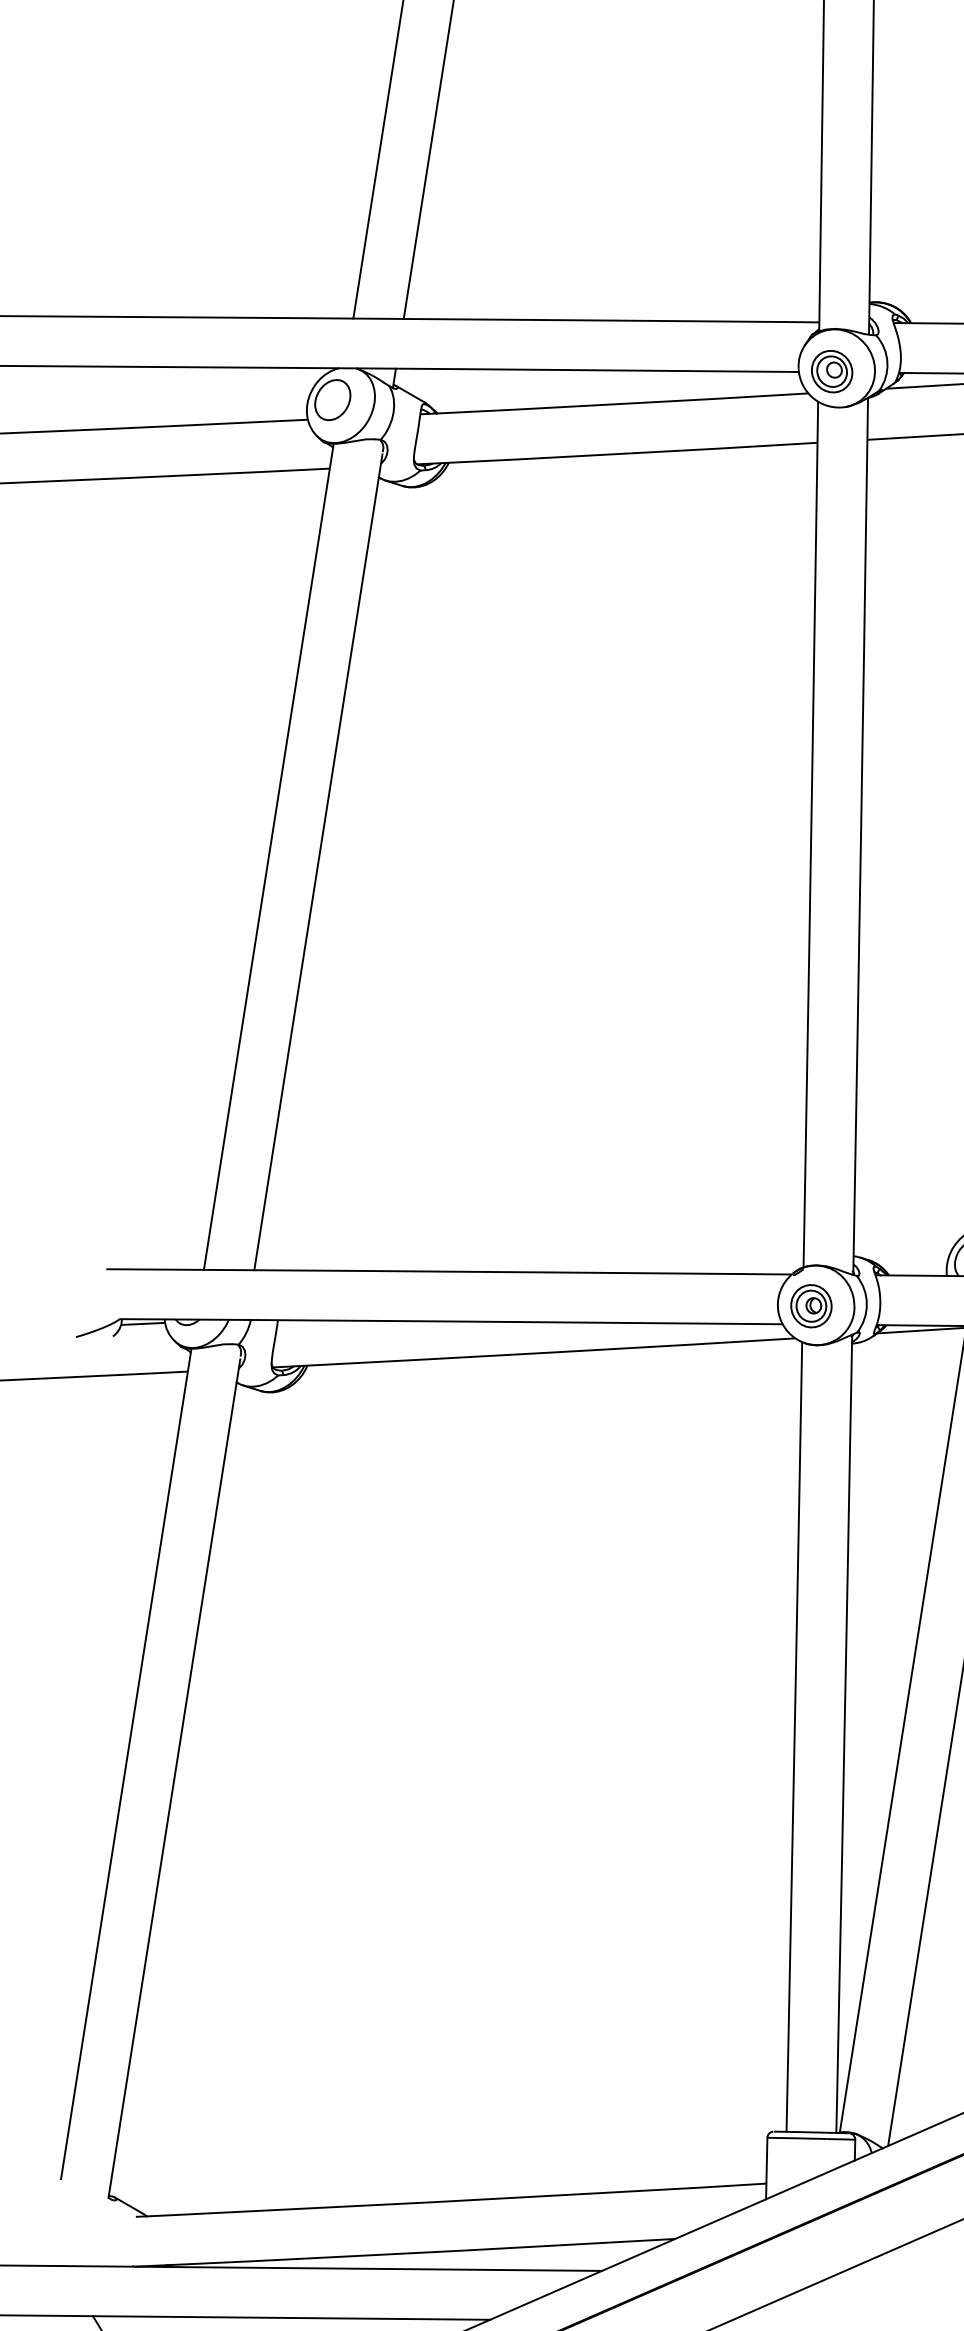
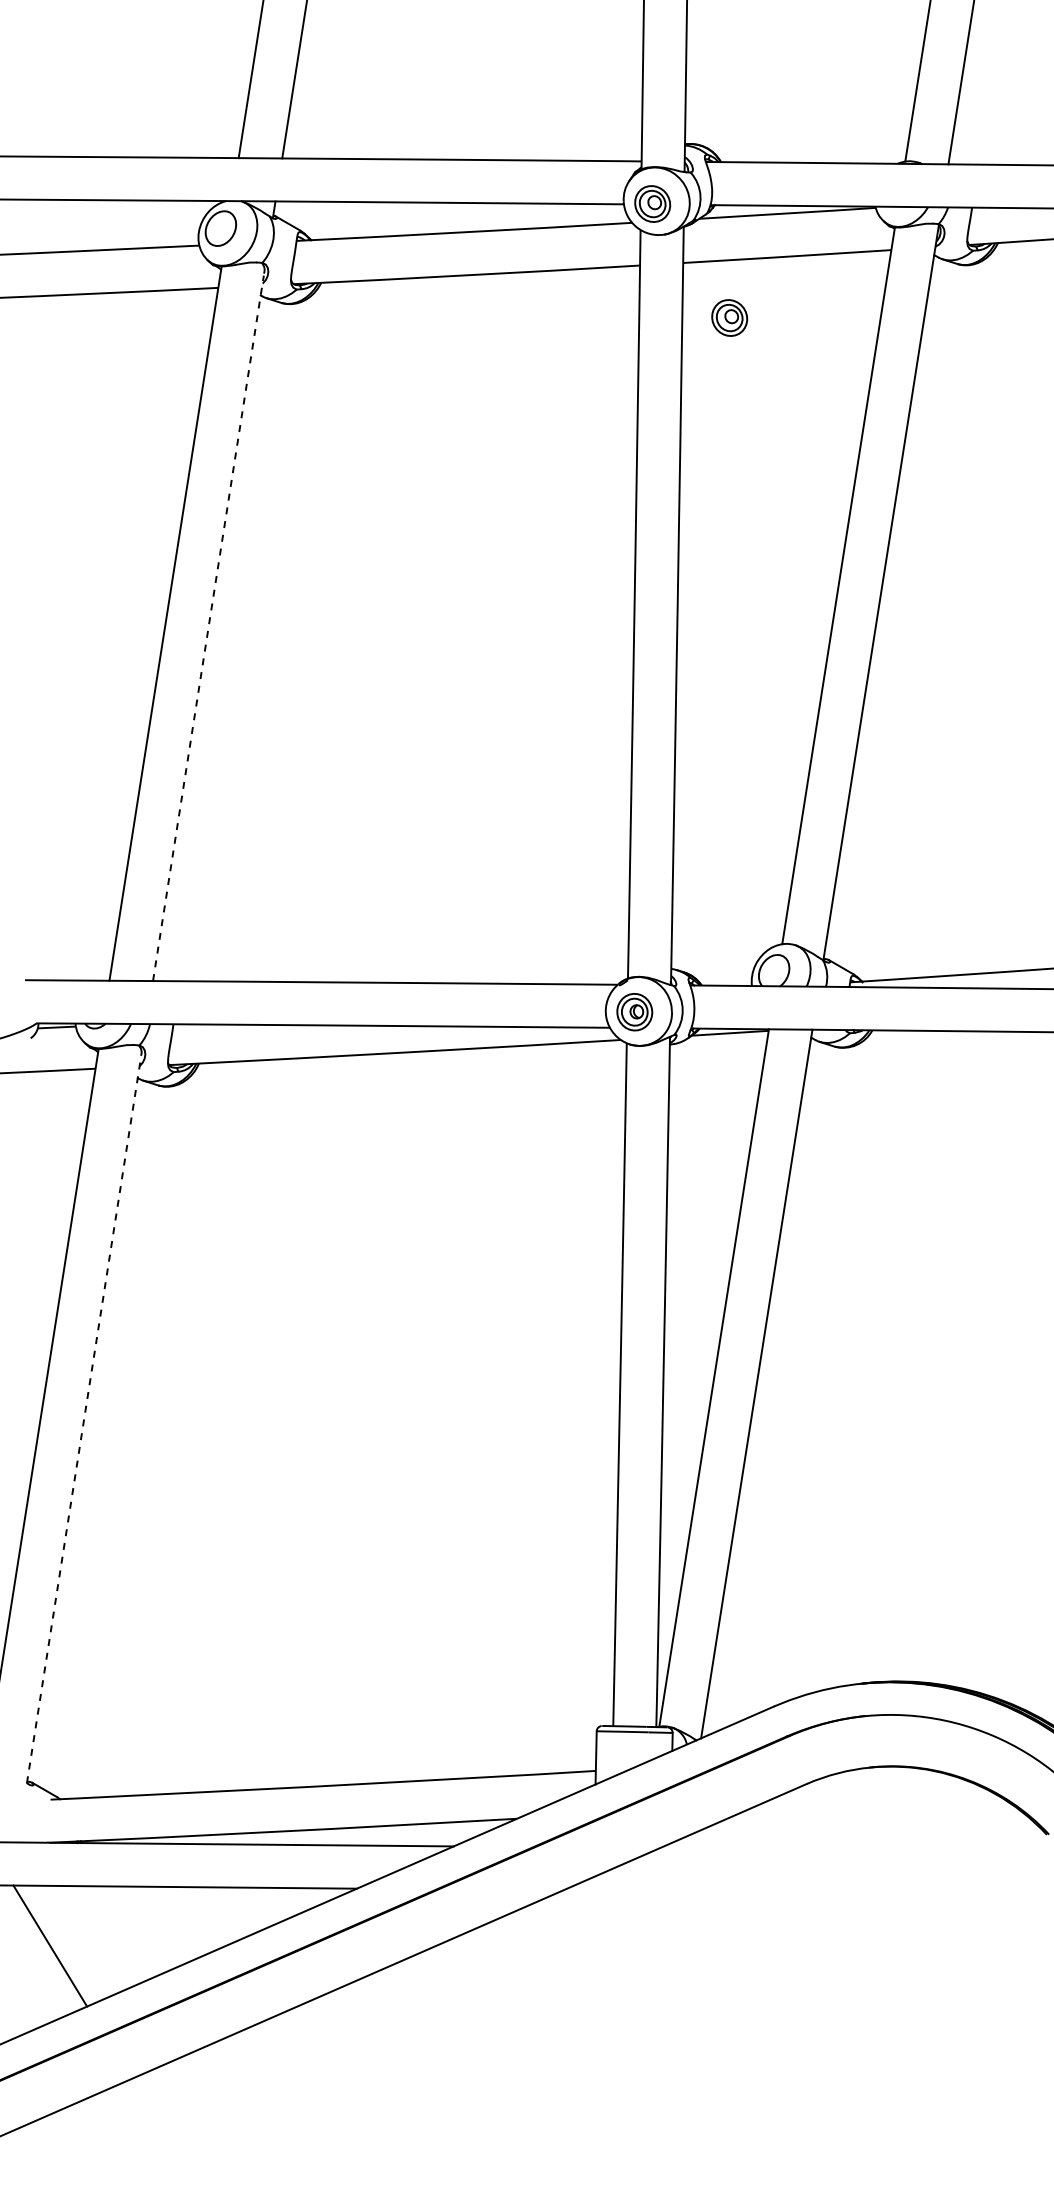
part: (920, 502) -> (729, 317), added
line: (318, 861) -> (208, 627), solid -> dashed
line: (173, 1778) -> (83, 1420), solid -> dashed

